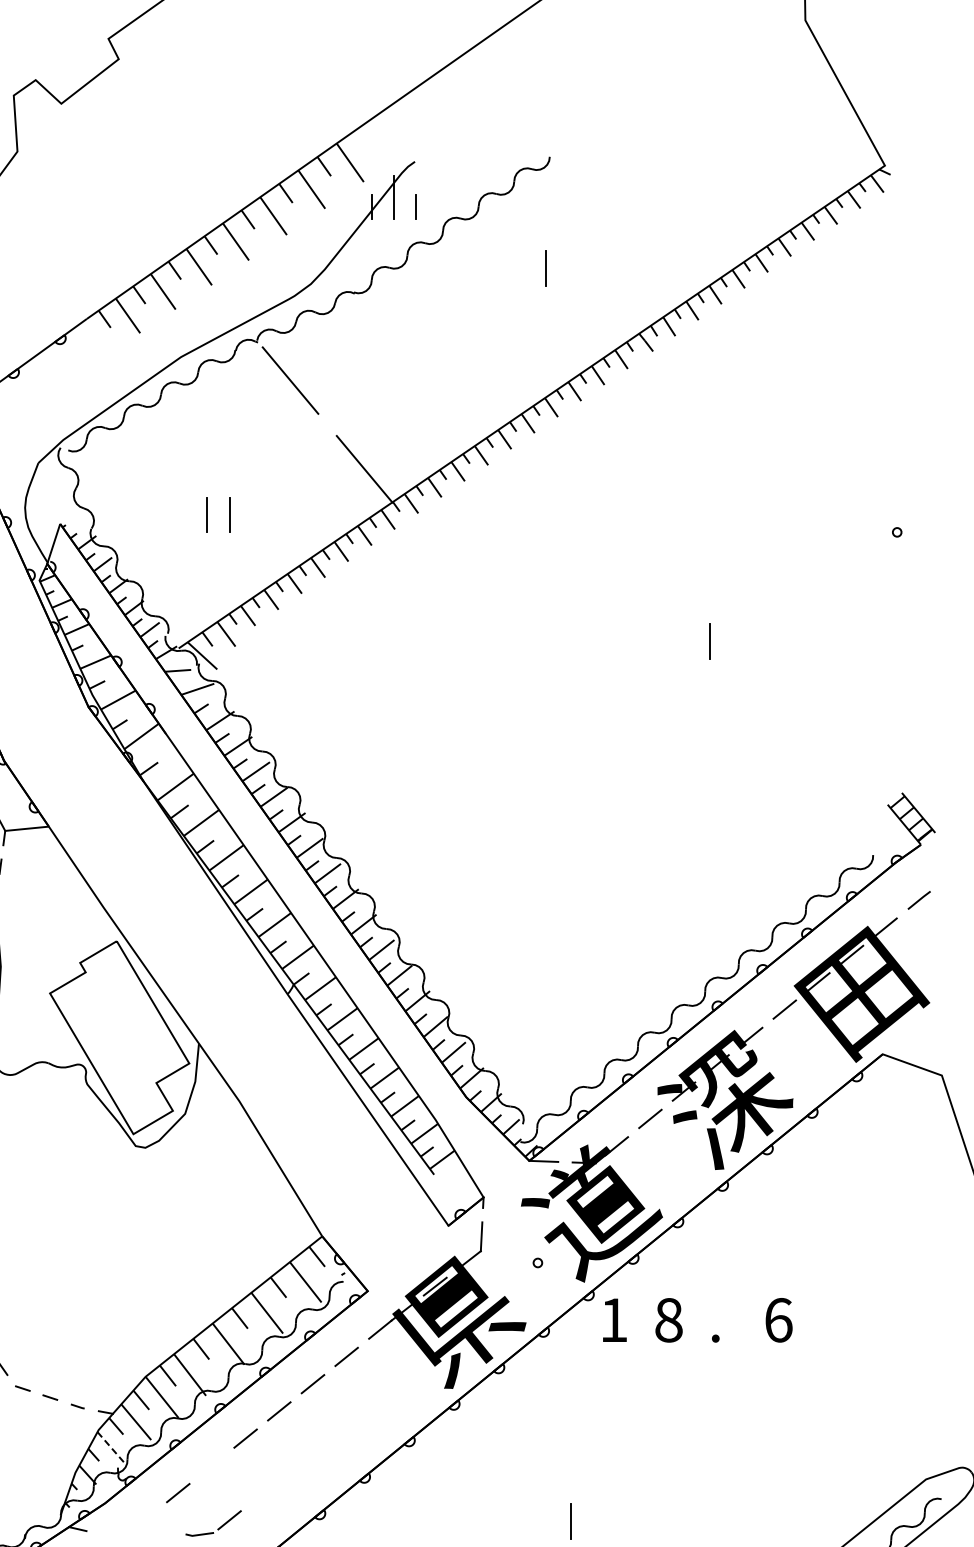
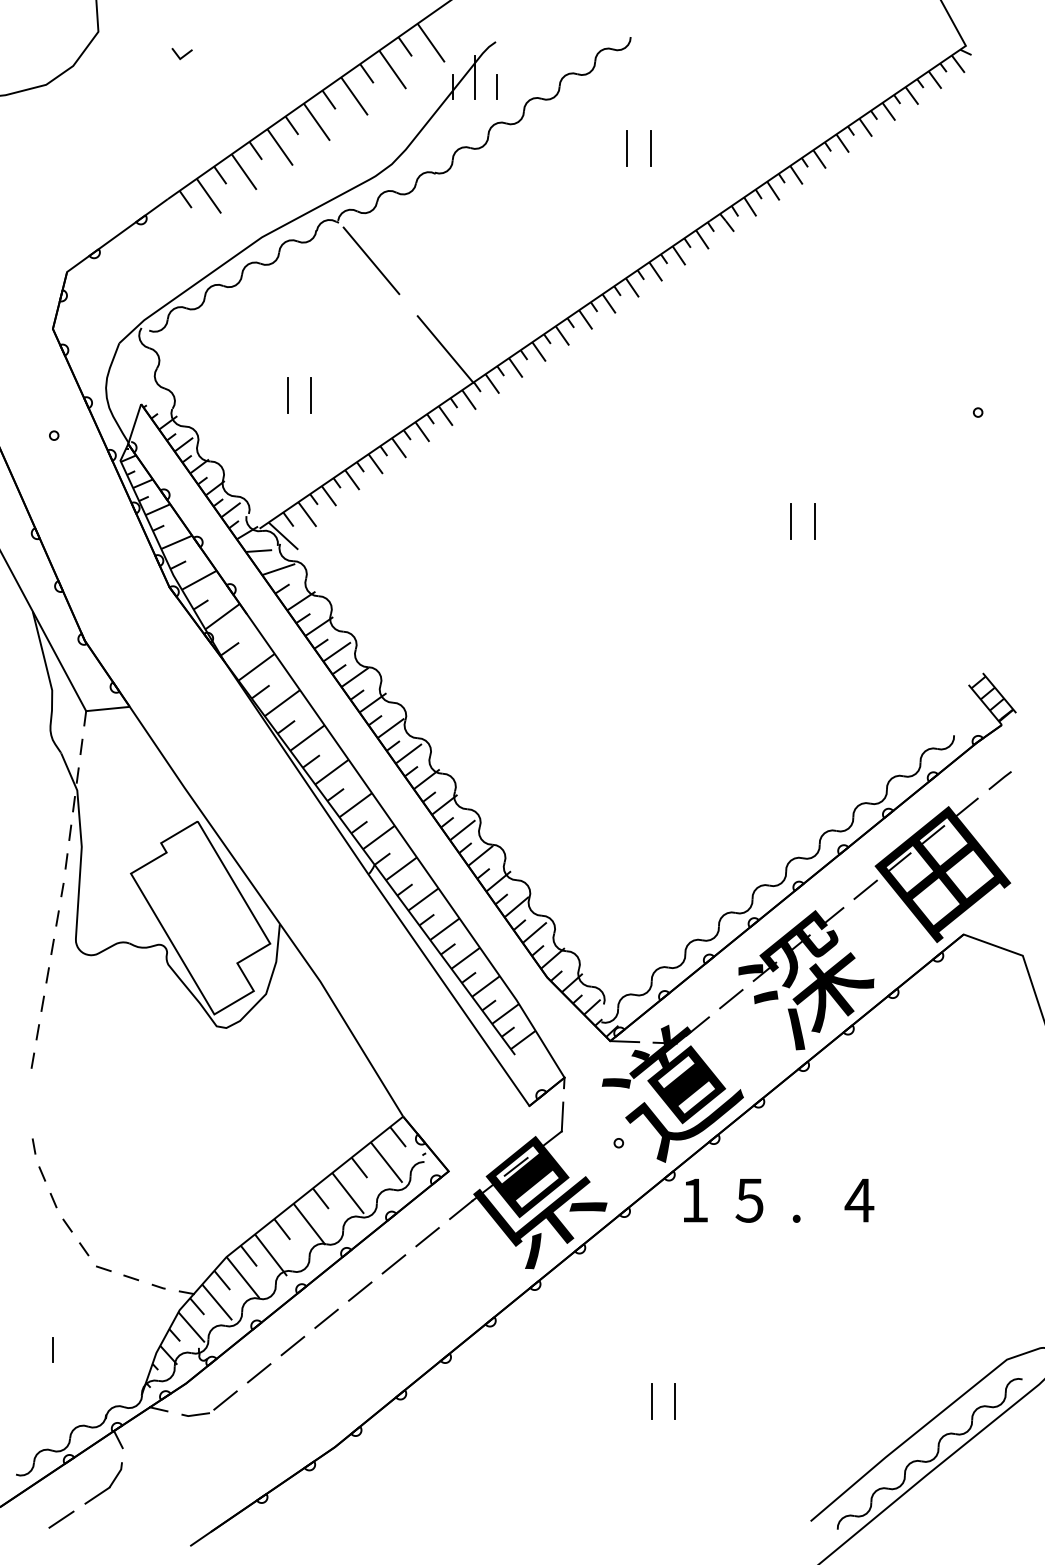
line: (102, 175) -> (183, 55), added
line: (569, 268) -> (650, 148), added
line: (733, 641) -> (814, 521), added
text: (668, 1320) -> (749, 1200), 8 -> 5
text: (778, 1320) -> (859, 1200), 6 -> 4
line: (110, 1447) -> (191, 1327), dashed -> solid
line: (211, 1466) -> (292, 1346), added
line: (594, 1521) -> (675, 1401), added
part: (218, 1528) -> (214, 1408), moved

